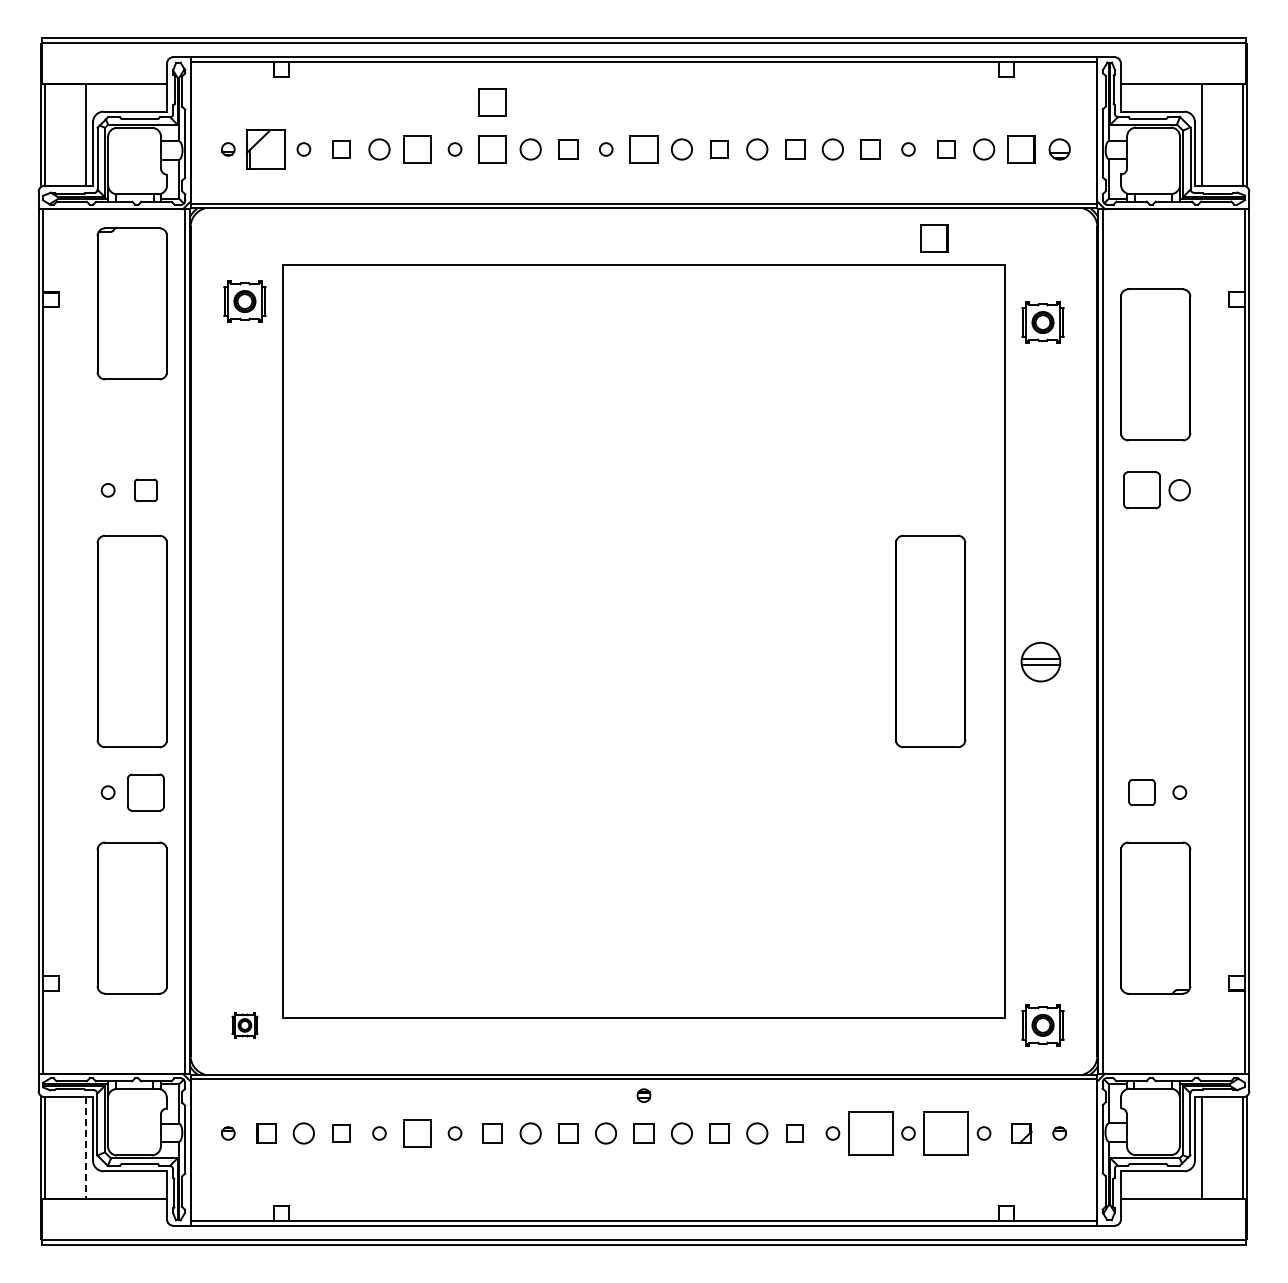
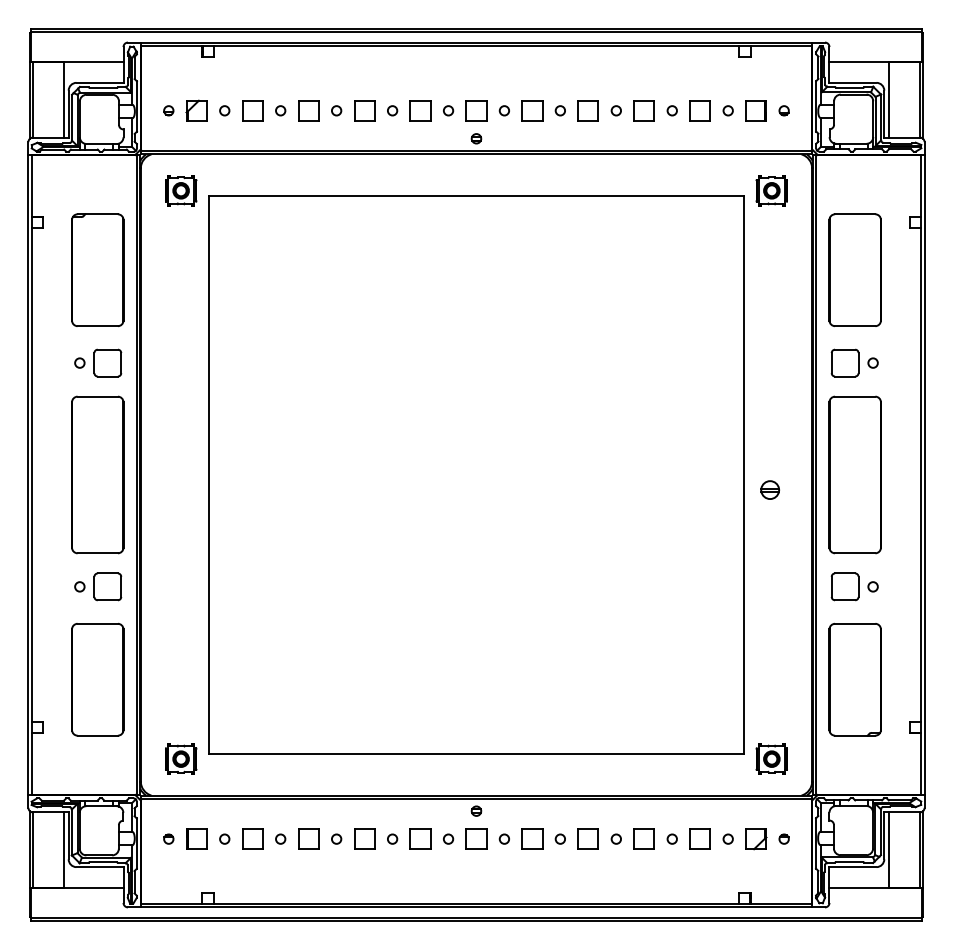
part: (492, 102) -> (364, 76), removed
part: (265, 149) -> (196, 110), size x0.71
part: (341, 149) -> (252, 110), size x1.67
circle: (379, 149) -> (280, 110), size x0.62
circle: (530, 149) -> (392, 110), size x0.62
part: (568, 149) -> (420, 110), size x1.43
circle: (681, 149) -> (504, 110), size x0.62
part: (719, 149) -> (532, 110), size x1.67
circle: (757, 149) -> (560, 110), size x0.62
part: (795, 149) -> (588, 110), size x1.43
circle: (832, 149) -> (616, 110), size x0.62
part: (870, 149) -> (644, 110), size x1.43
part: (946, 149) -> (700, 110), size x1.67
circle: (983, 149) -> (727, 110), size x0.62
part: (1059, 149) -> (784, 110), size x0.62
part: (643, 187) -> (476, 138), added
part: (934, 238) -> (691, 176), removed
part: (244, 301) -> (180, 190), moved
part: (131, 303) -> (97, 269), moved
part: (1042, 322) -> (771, 190), moved
part: (145, 490) -> (107, 363), size x1.67
circle: (1179, 490) -> (872, 363), size x0.62
part: (930, 641) -> (855, 475), moved
part: (1040, 661) -> (769, 489), size x0.62
part: (1141, 792) -> (844, 586), size x1.43
part: (244, 1025) -> (180, 759), size x1.67
part: (266, 1133) -> (197, 839), size x1.43
circle: (303, 1133) -> (224, 839), size x0.62
part: (341, 1133) -> (252, 839), size x1.67
part: (492, 1133) -> (364, 839), size x1.43
circle: (530, 1133) -> (392, 839), size x0.62
part: (568, 1133) -> (420, 839), size x1.43
circle: (606, 1133) -> (448, 839), size x0.62
part: (643, 1133) -> (476, 839), size x1.43
circle: (681, 1133) -> (504, 839), size x0.62
part: (719, 1133) -> (532, 839), size x1.43
circle: (757, 1133) -> (560, 839), size x0.62
part: (795, 1133) -> (588, 839), size x1.67
part: (870, 1133) -> (644, 839), size x0.62
part: (946, 1133) -> (700, 839), size x0.62
part: (1021, 1133) -> (755, 839), size x1.43
line: (86, 1148) -> (63, 850), dashed -> solid

